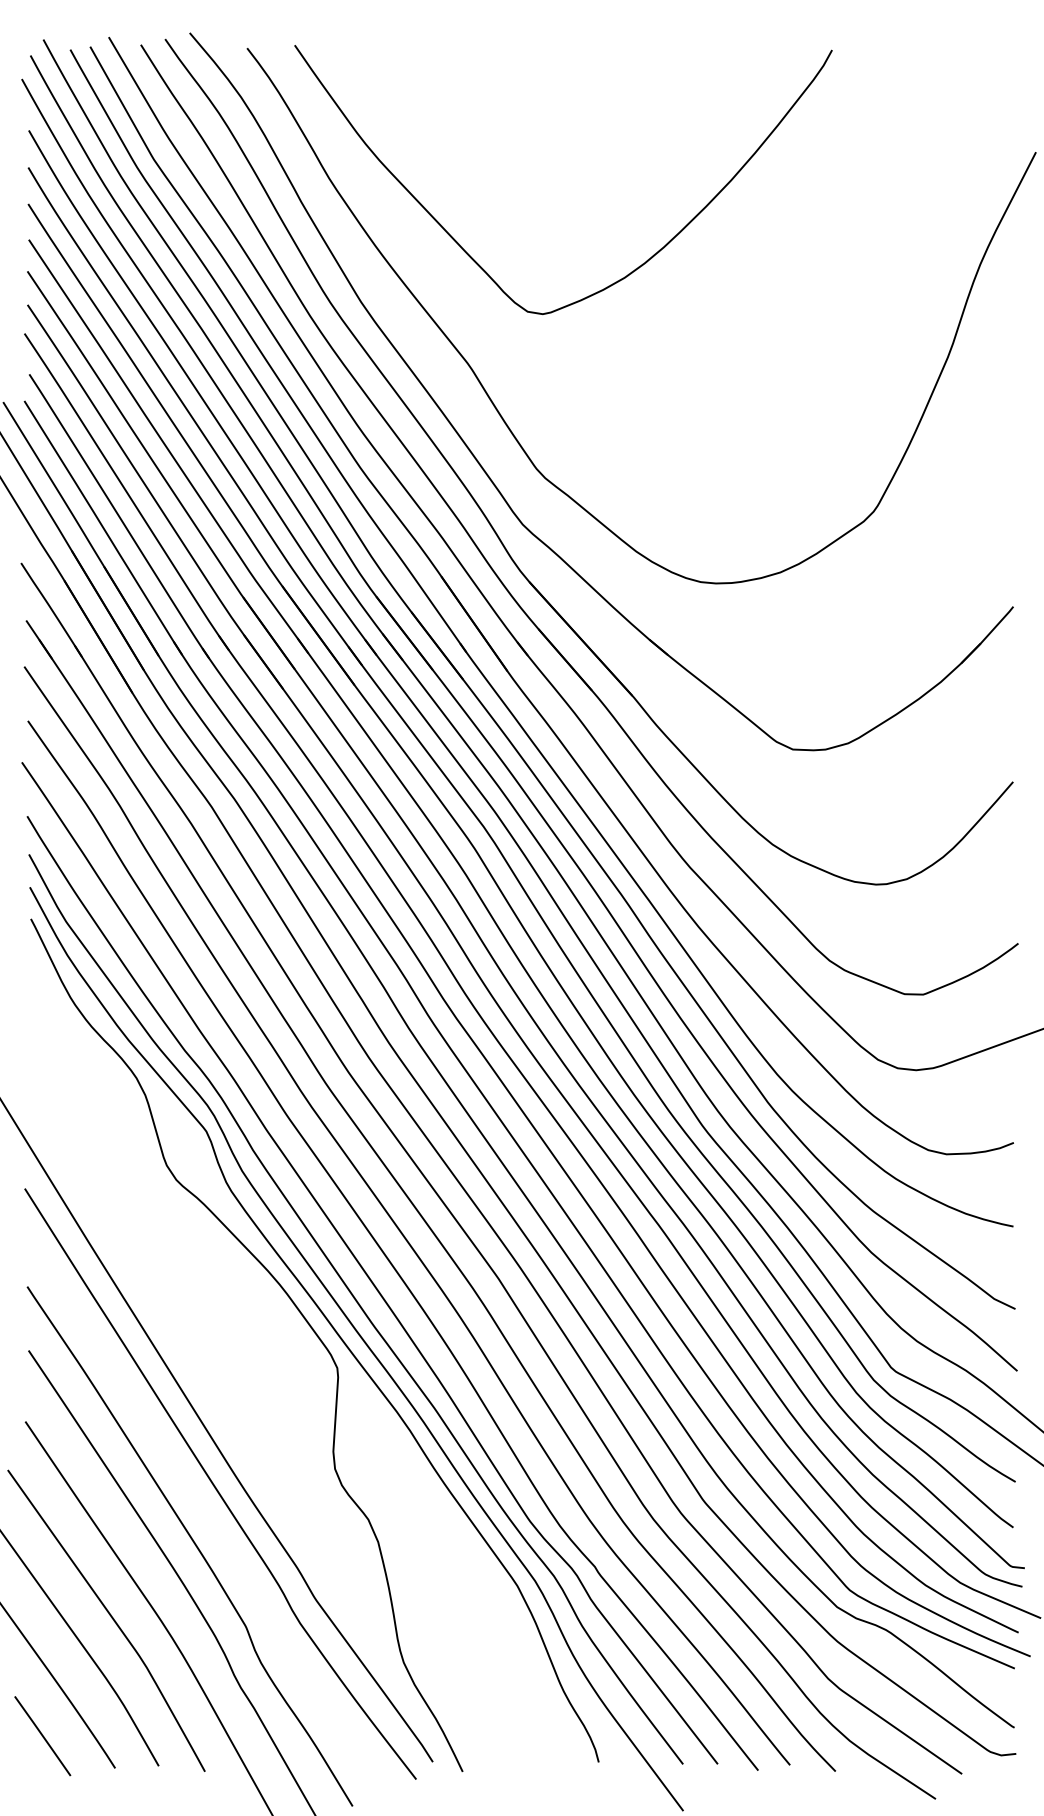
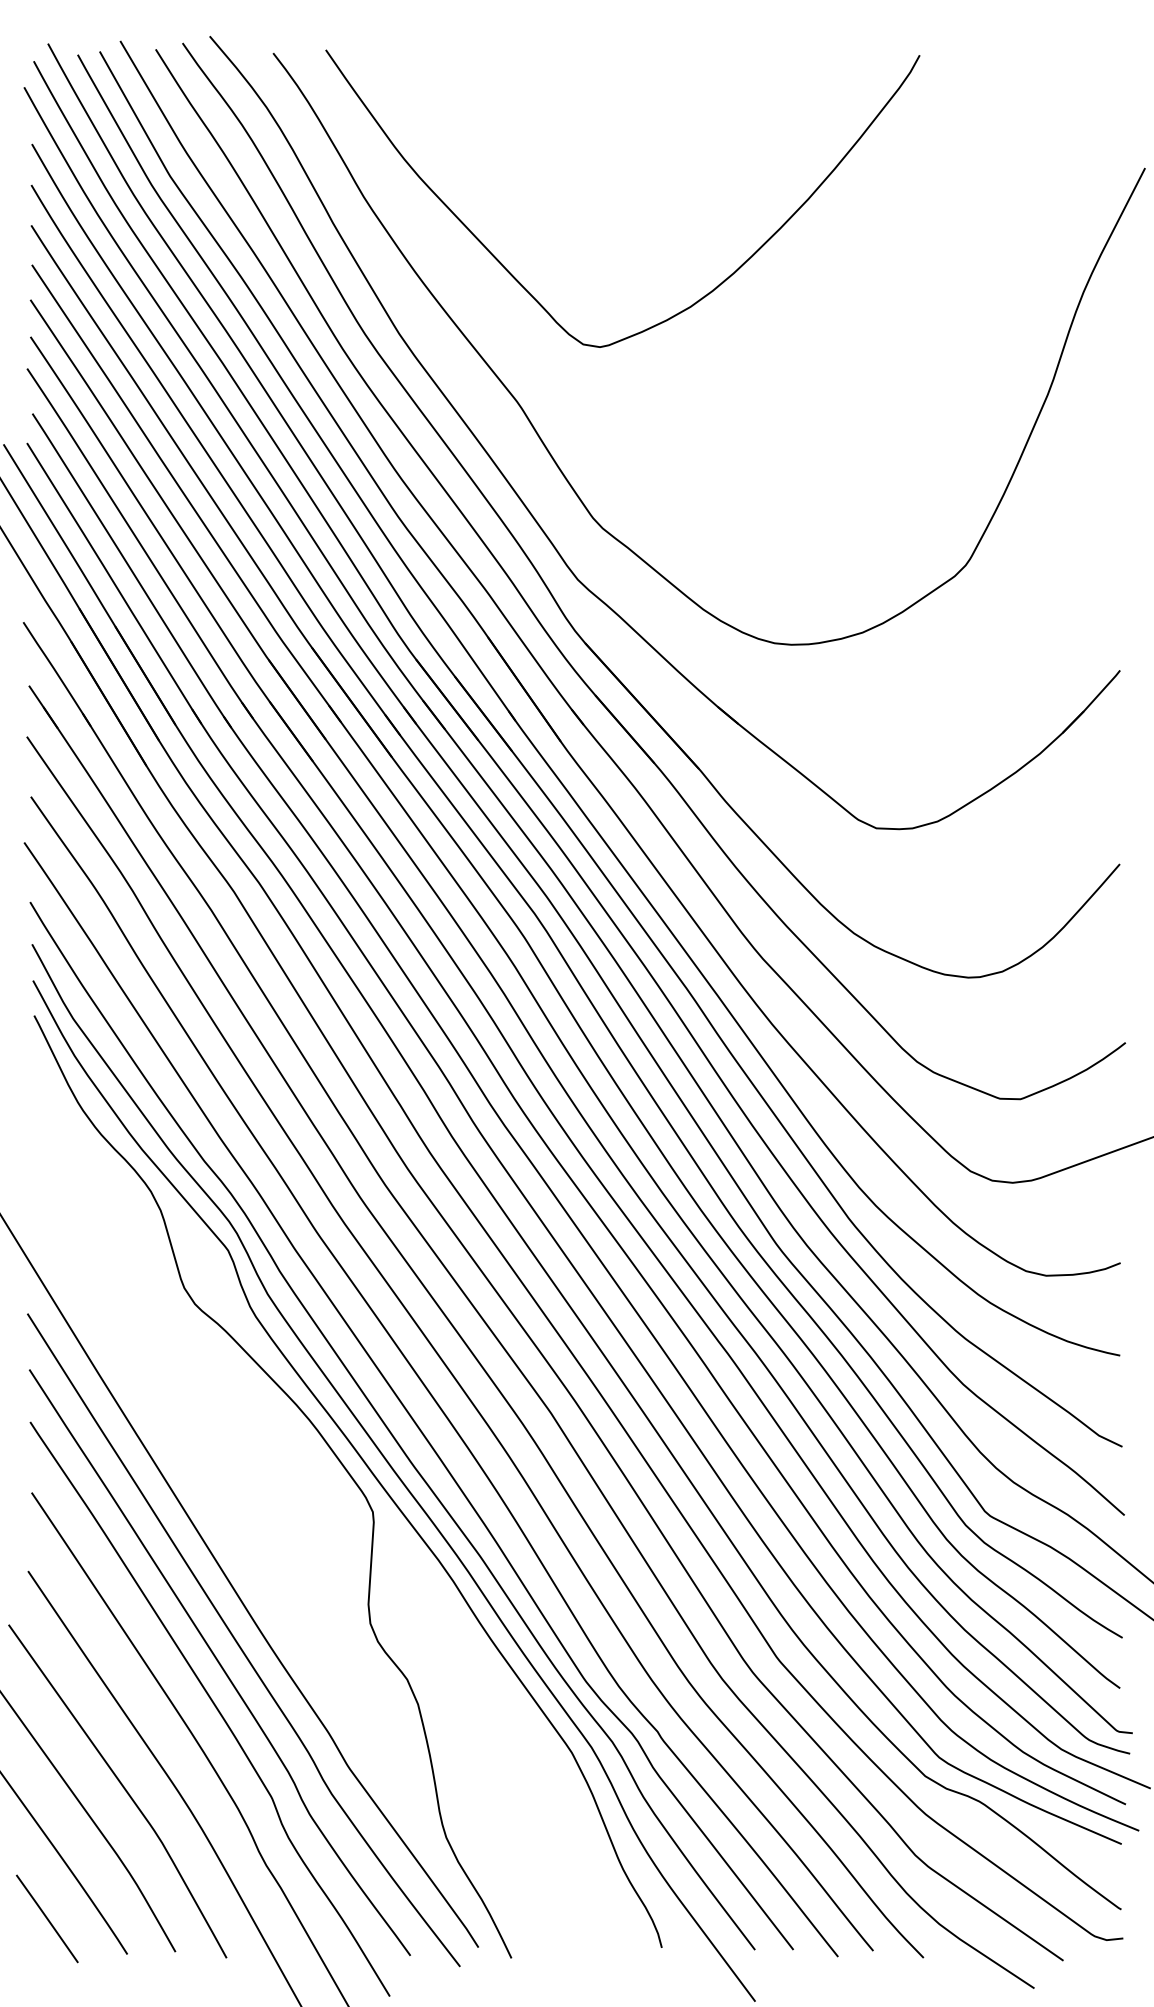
curve: (198, 1503) -> (219, 1661), added

